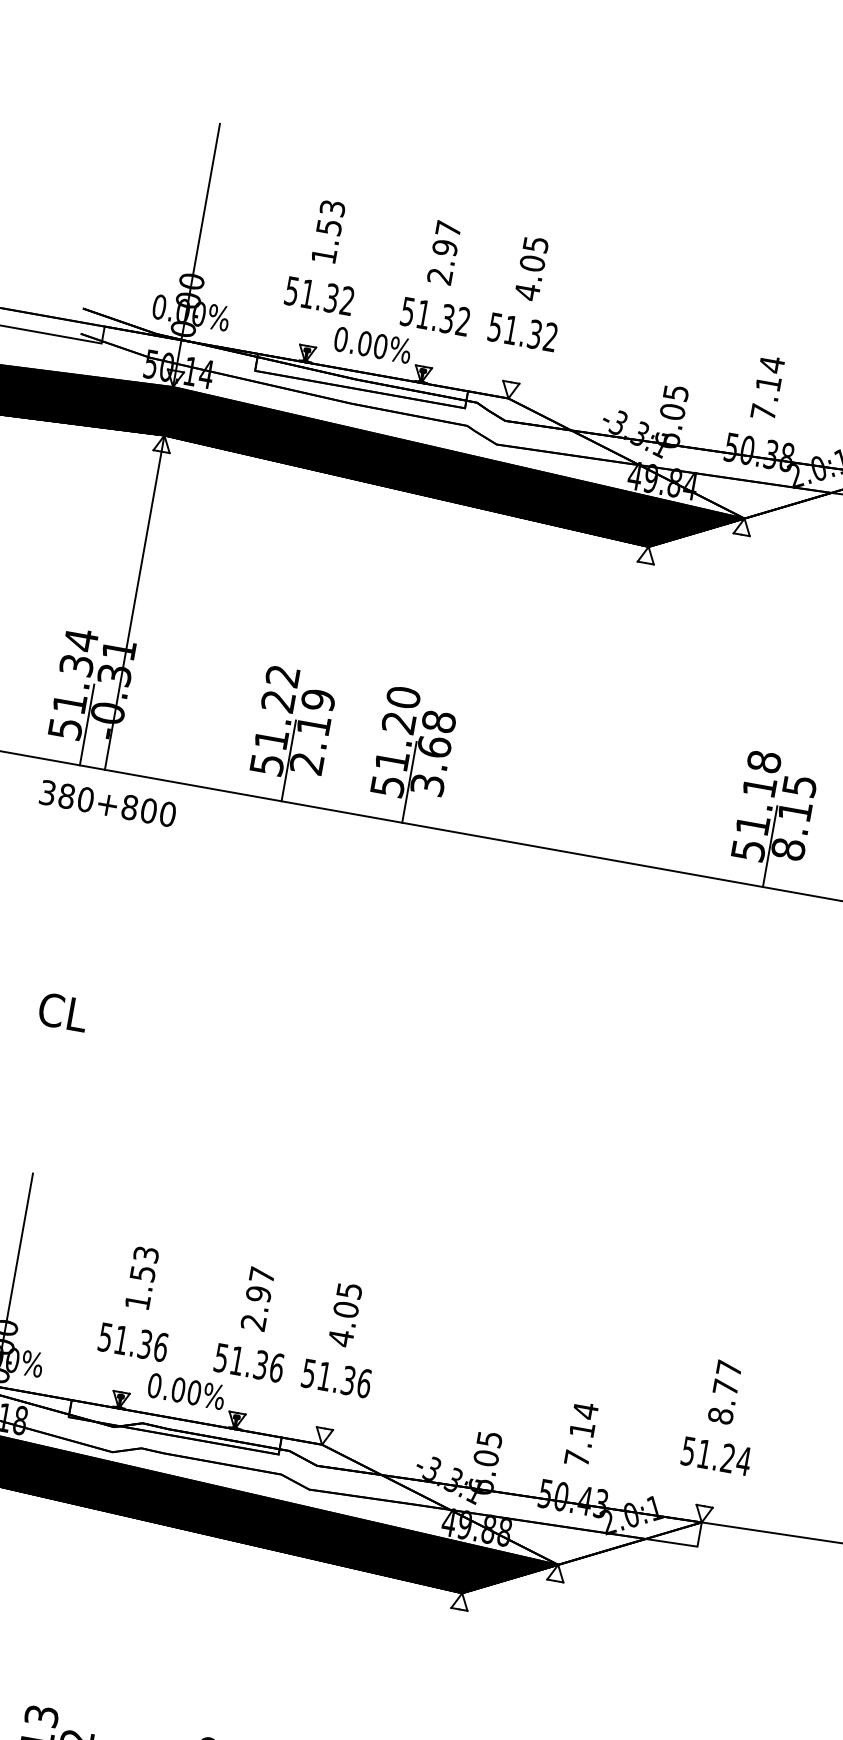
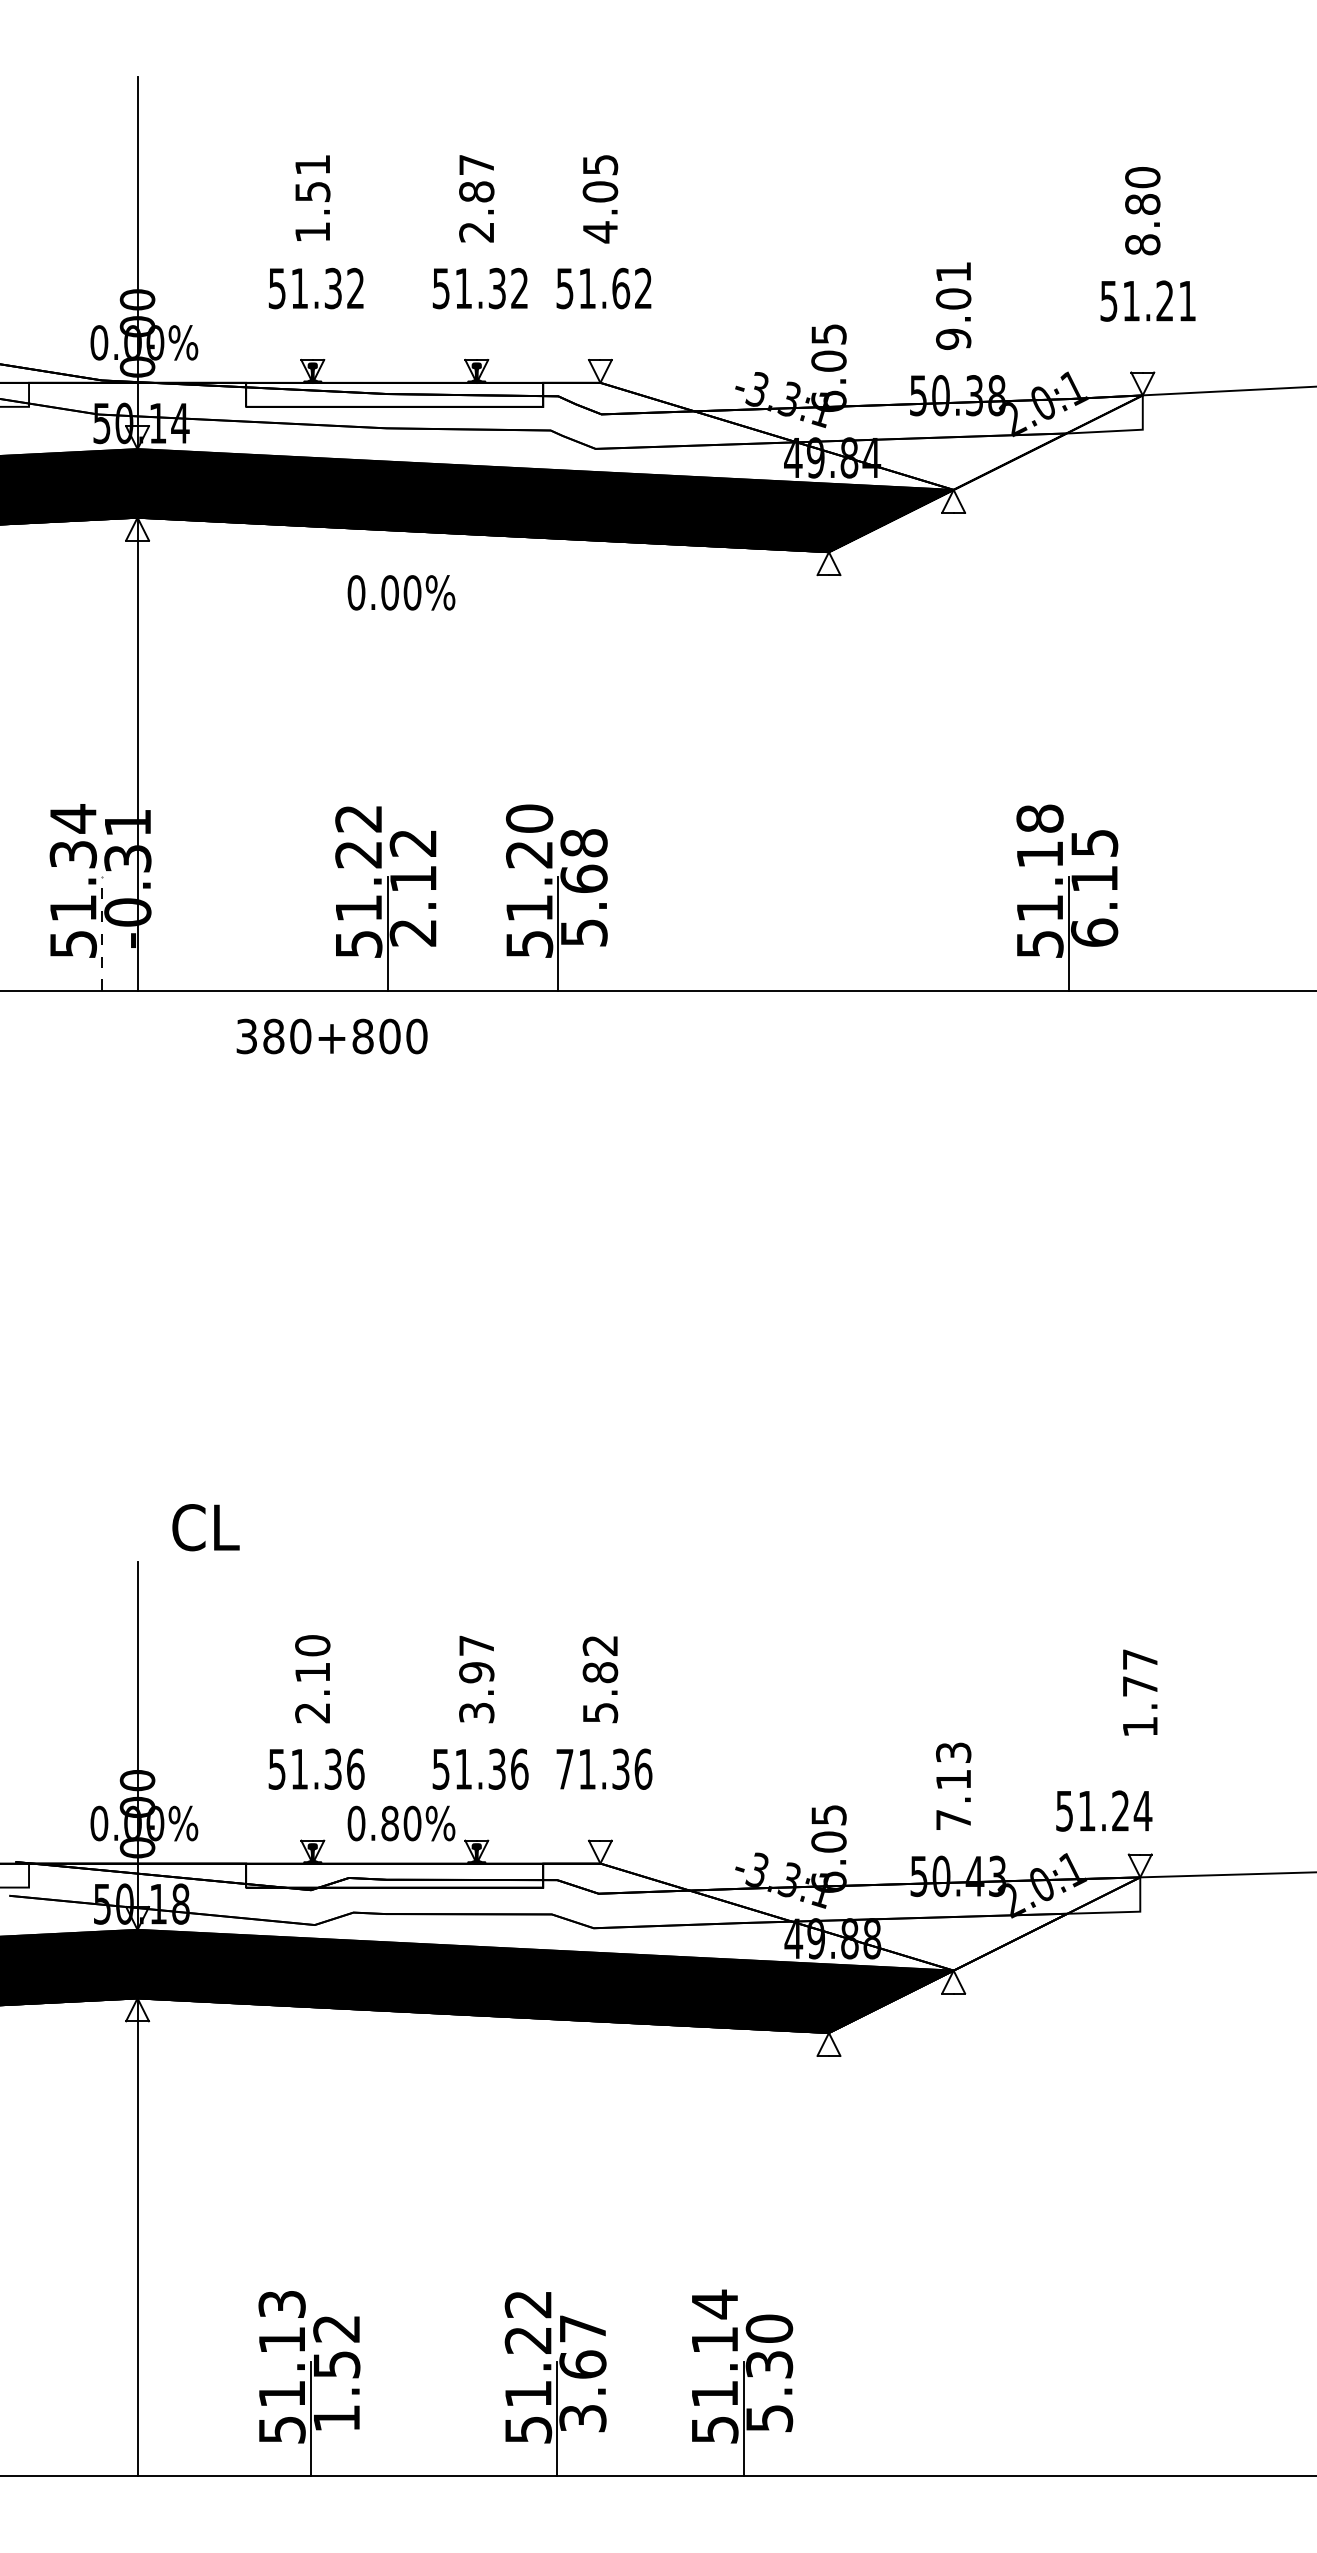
text: (332, 208) -> (312, 165), 1.53 -> 1.51
text: (444, 247) -> (476, 191), 2.97 -> 2.87
text: (535, 334) -> (621, 288), 51.32 -> 51.62
text: (372, 344) -> (401, 592), moved
text: (767, 388) -> (953, 305), 7.14 -> 9.01
text: (317, 700) -> (412, 843), 2.19 -> 2.12
line: (87, 724) -> (102, 933), solid -> dashed
text: (427, 784) -> (583, 932), 3.68 -> 5.68
text: (107, 803) -> (331, 1036), moved
text: (788, 849) -> (1094, 932), 8.15 -> 6.15
text: (63, 1012) -> (205, 1527), moved
text: (141, 1278) -> (312, 1679), 1.53 -> 2.10
text: (345, 1315) -> (600, 1680), 4.05 -> 5.82
text: (253, 1323) -> (476, 1713), 2.97 -> 3.97
text: (308, 1373) -> (564, 1769), 51.36 -> 71.36
text: (178, 1389) -> (389, 1823), 0.00% -> 0.80%
text: (585, 1410) -> (953, 1752), 7.14 -> 7.13
text: (720, 1415) -> (1139, 1726), 8.77 -> 1.77
text: (716, 1455) -> (1104, 1810), moved

